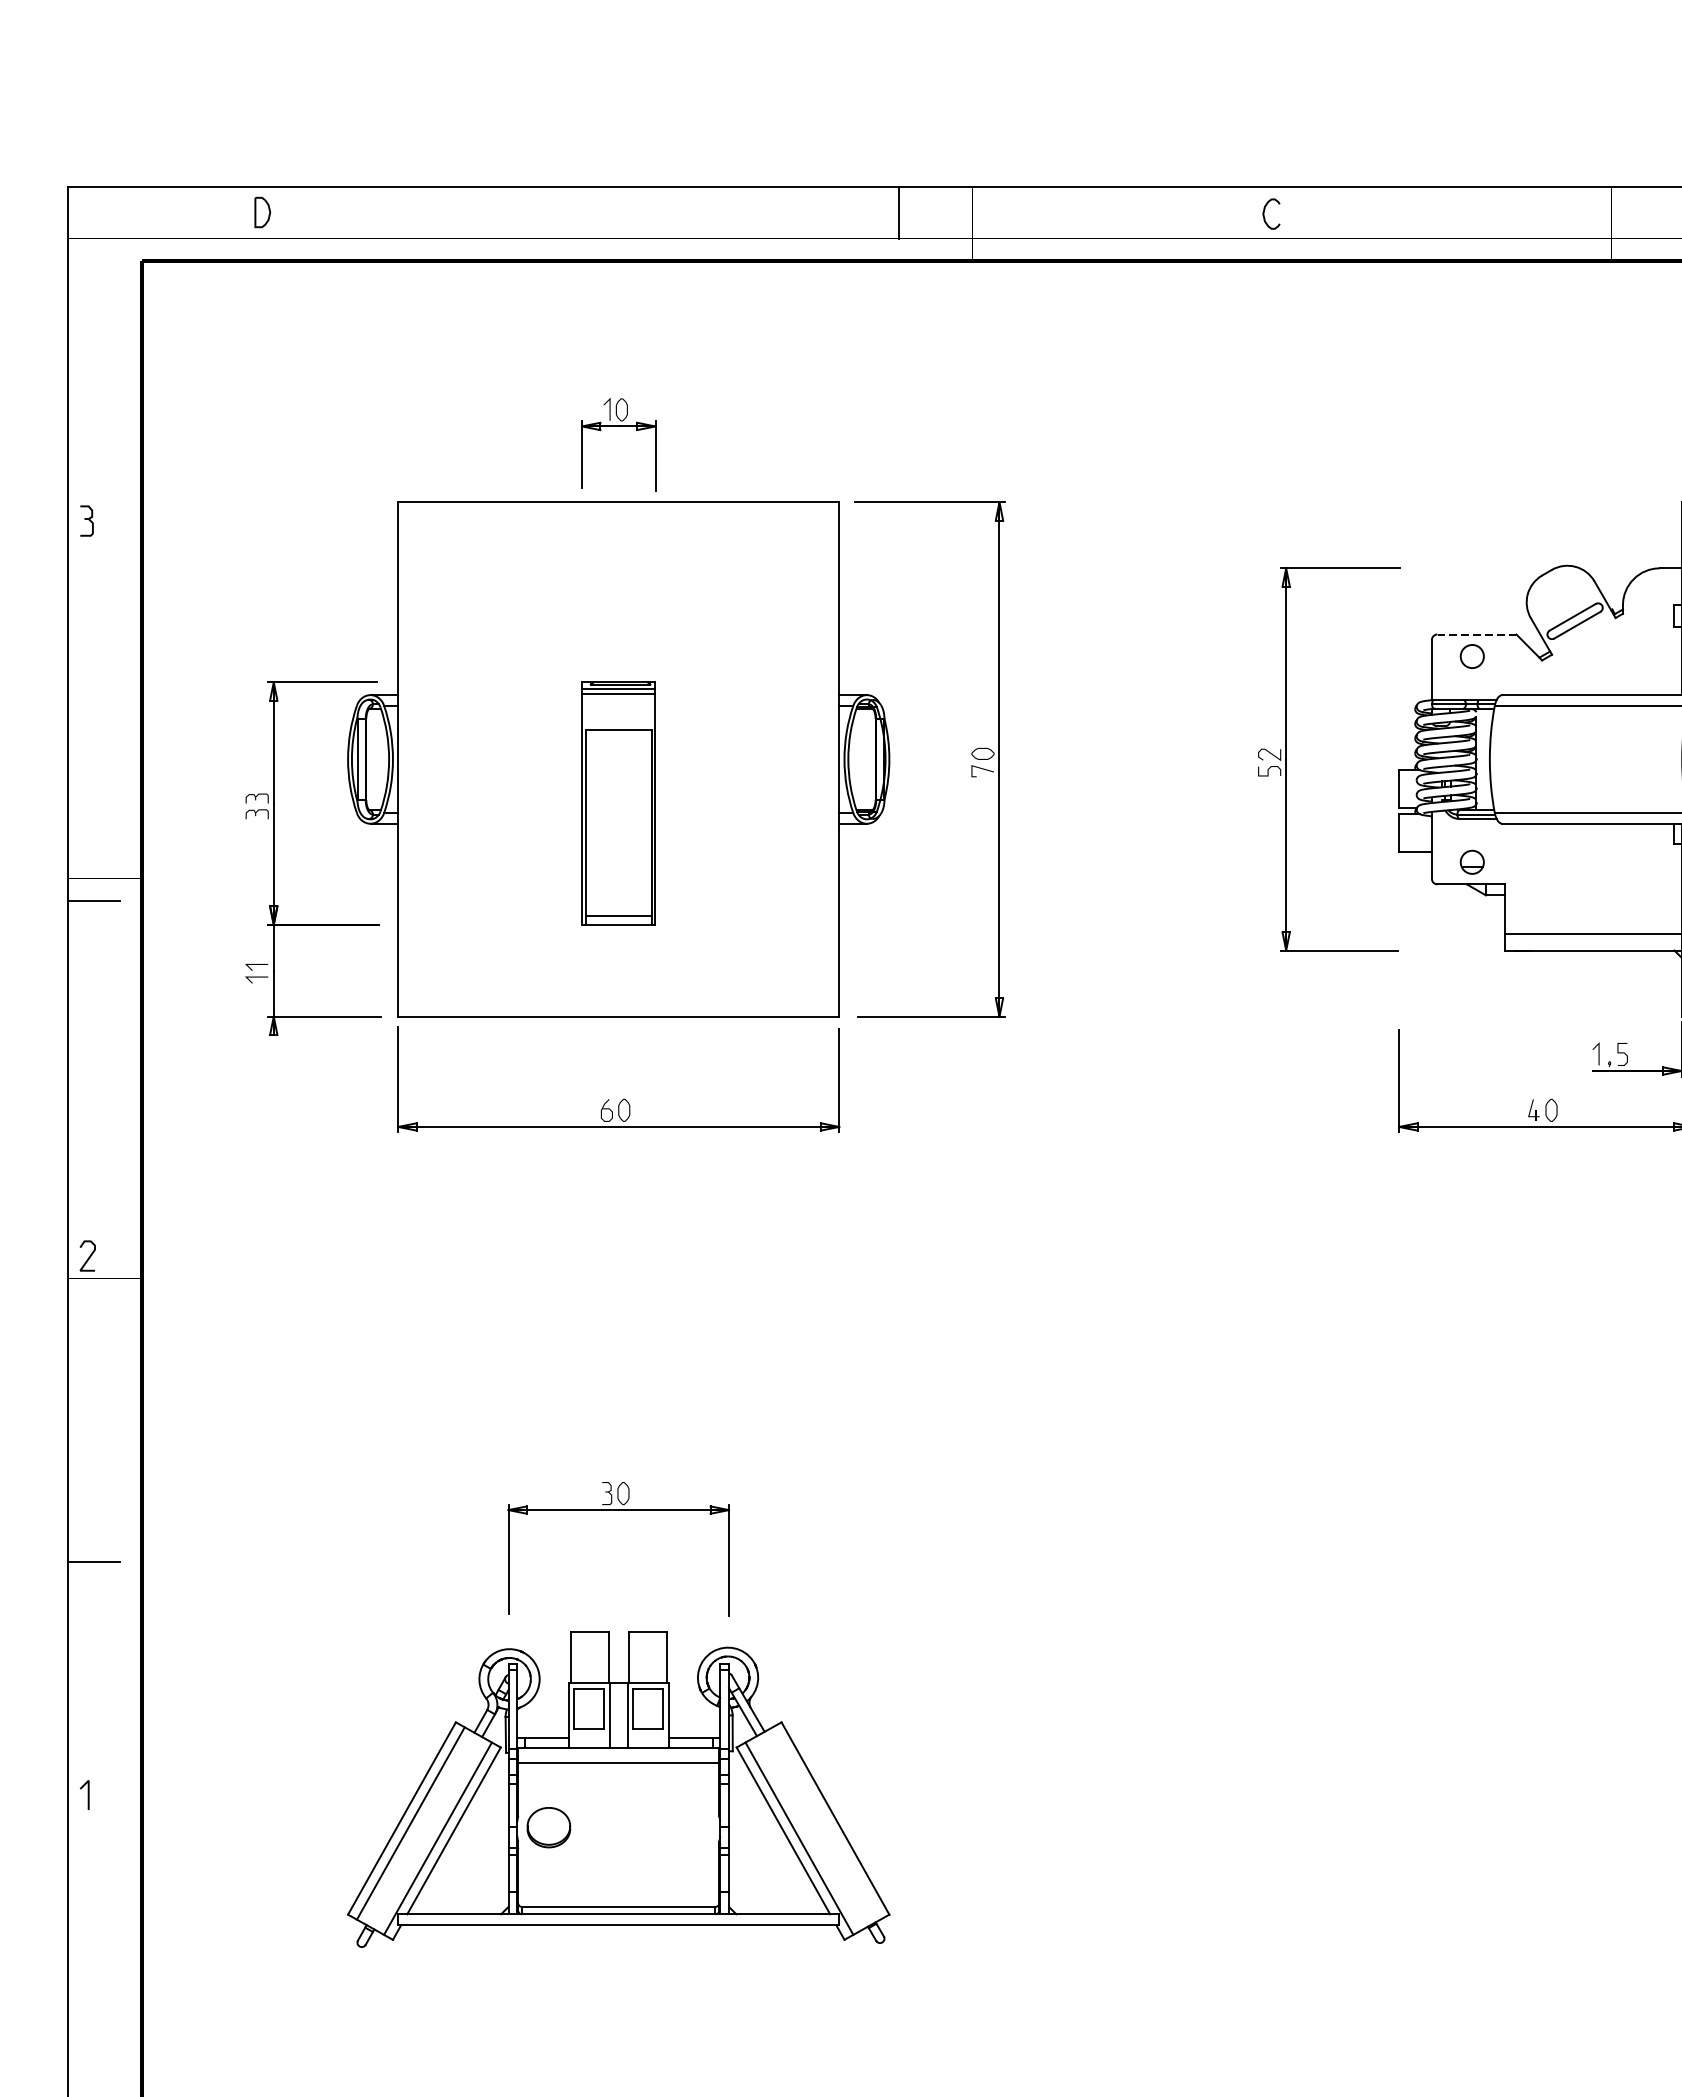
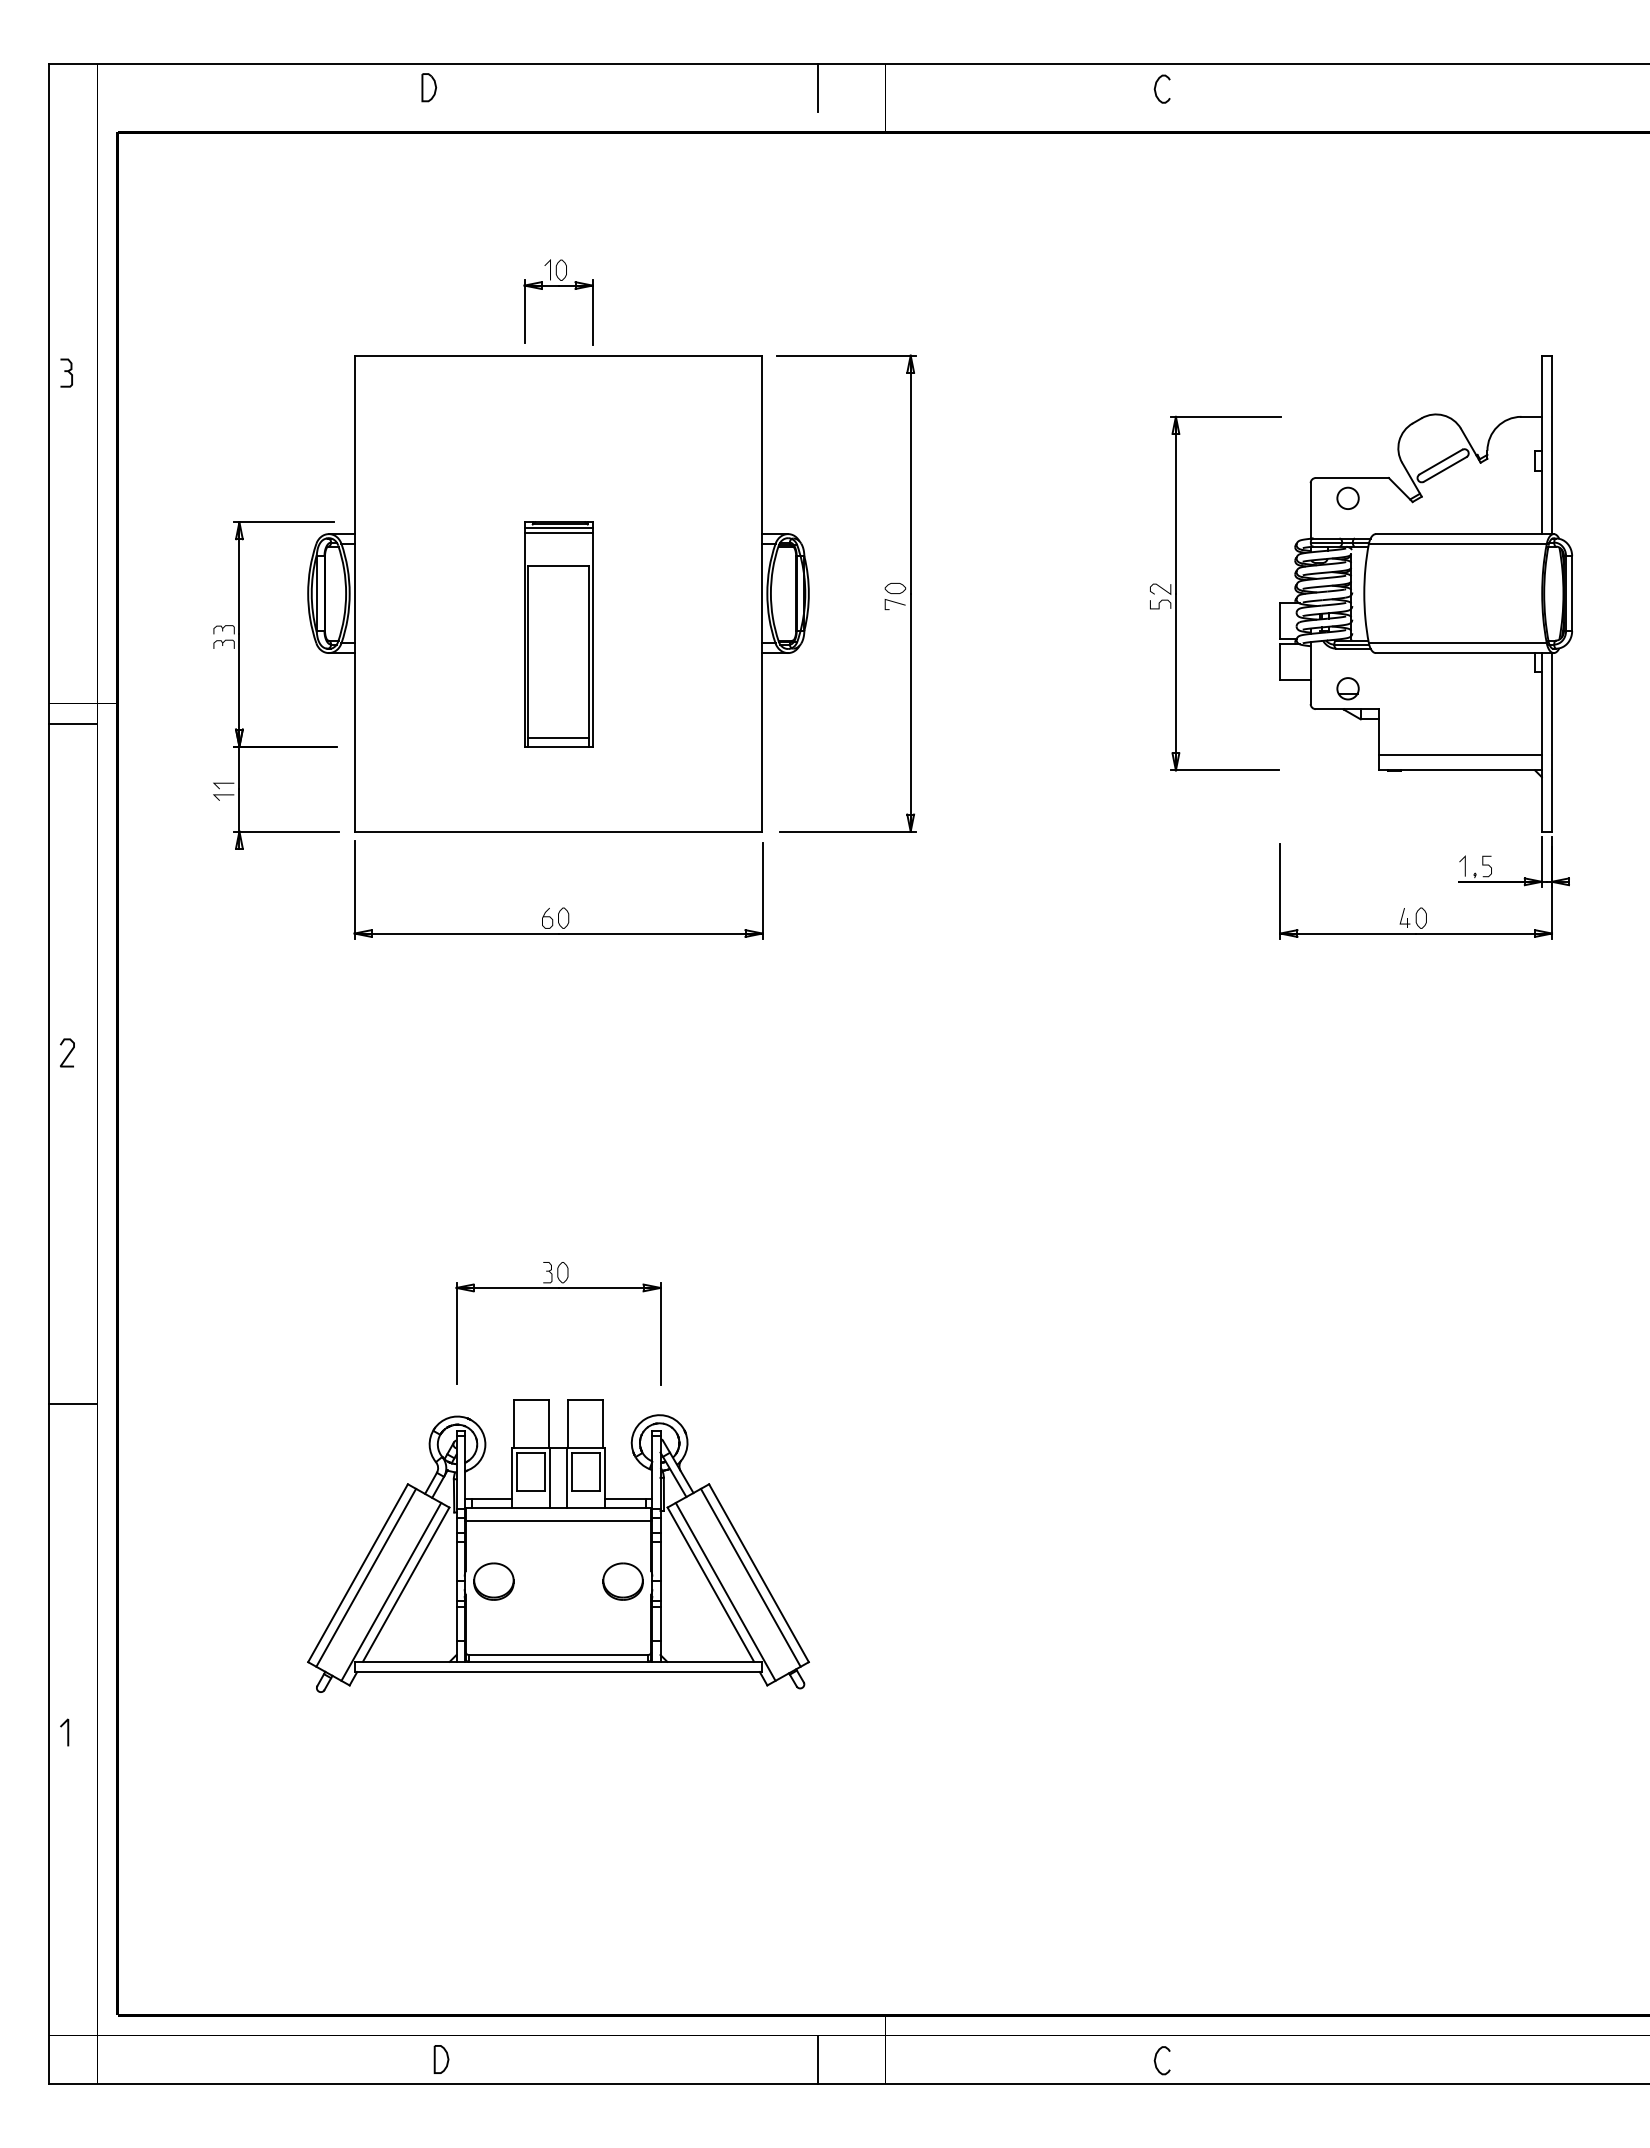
part: (263, 212) -> (429, 87), moved
line: (1477, 635) -> (1352, 478), dashed -> solid
line: (93, 1561) -> (72, 1403), moved
line: (87, 1795) -> (67, 1732), moved
line: (826, 1823) -> (750, 1577), added
part: (687, 1827) -> (622, 1581), added

